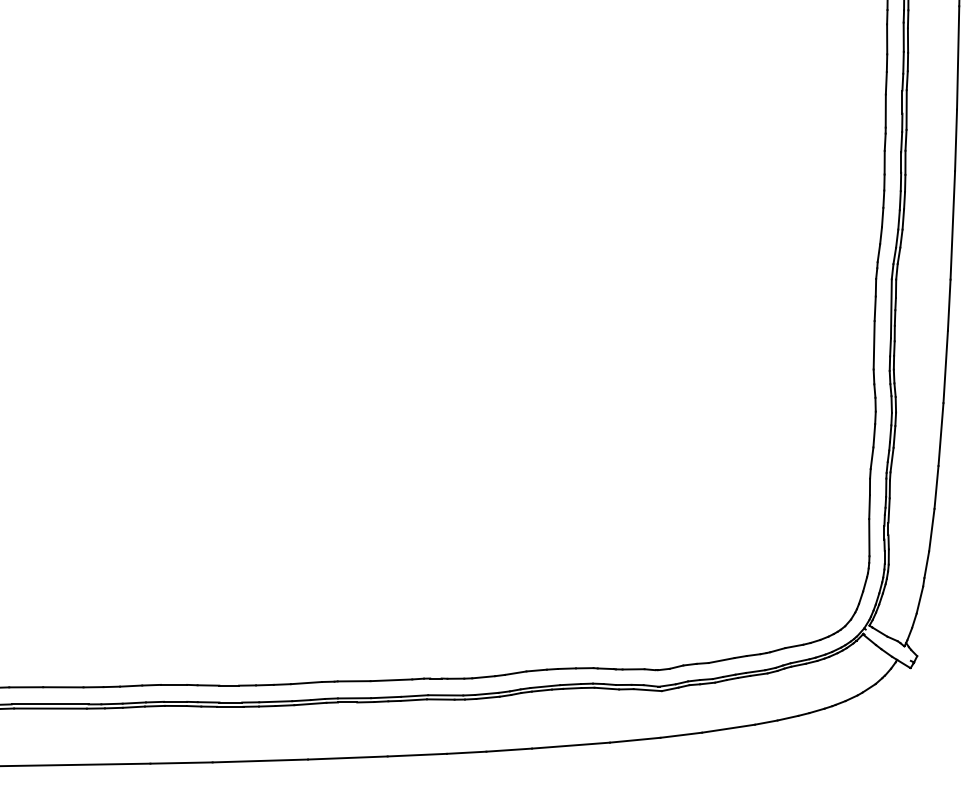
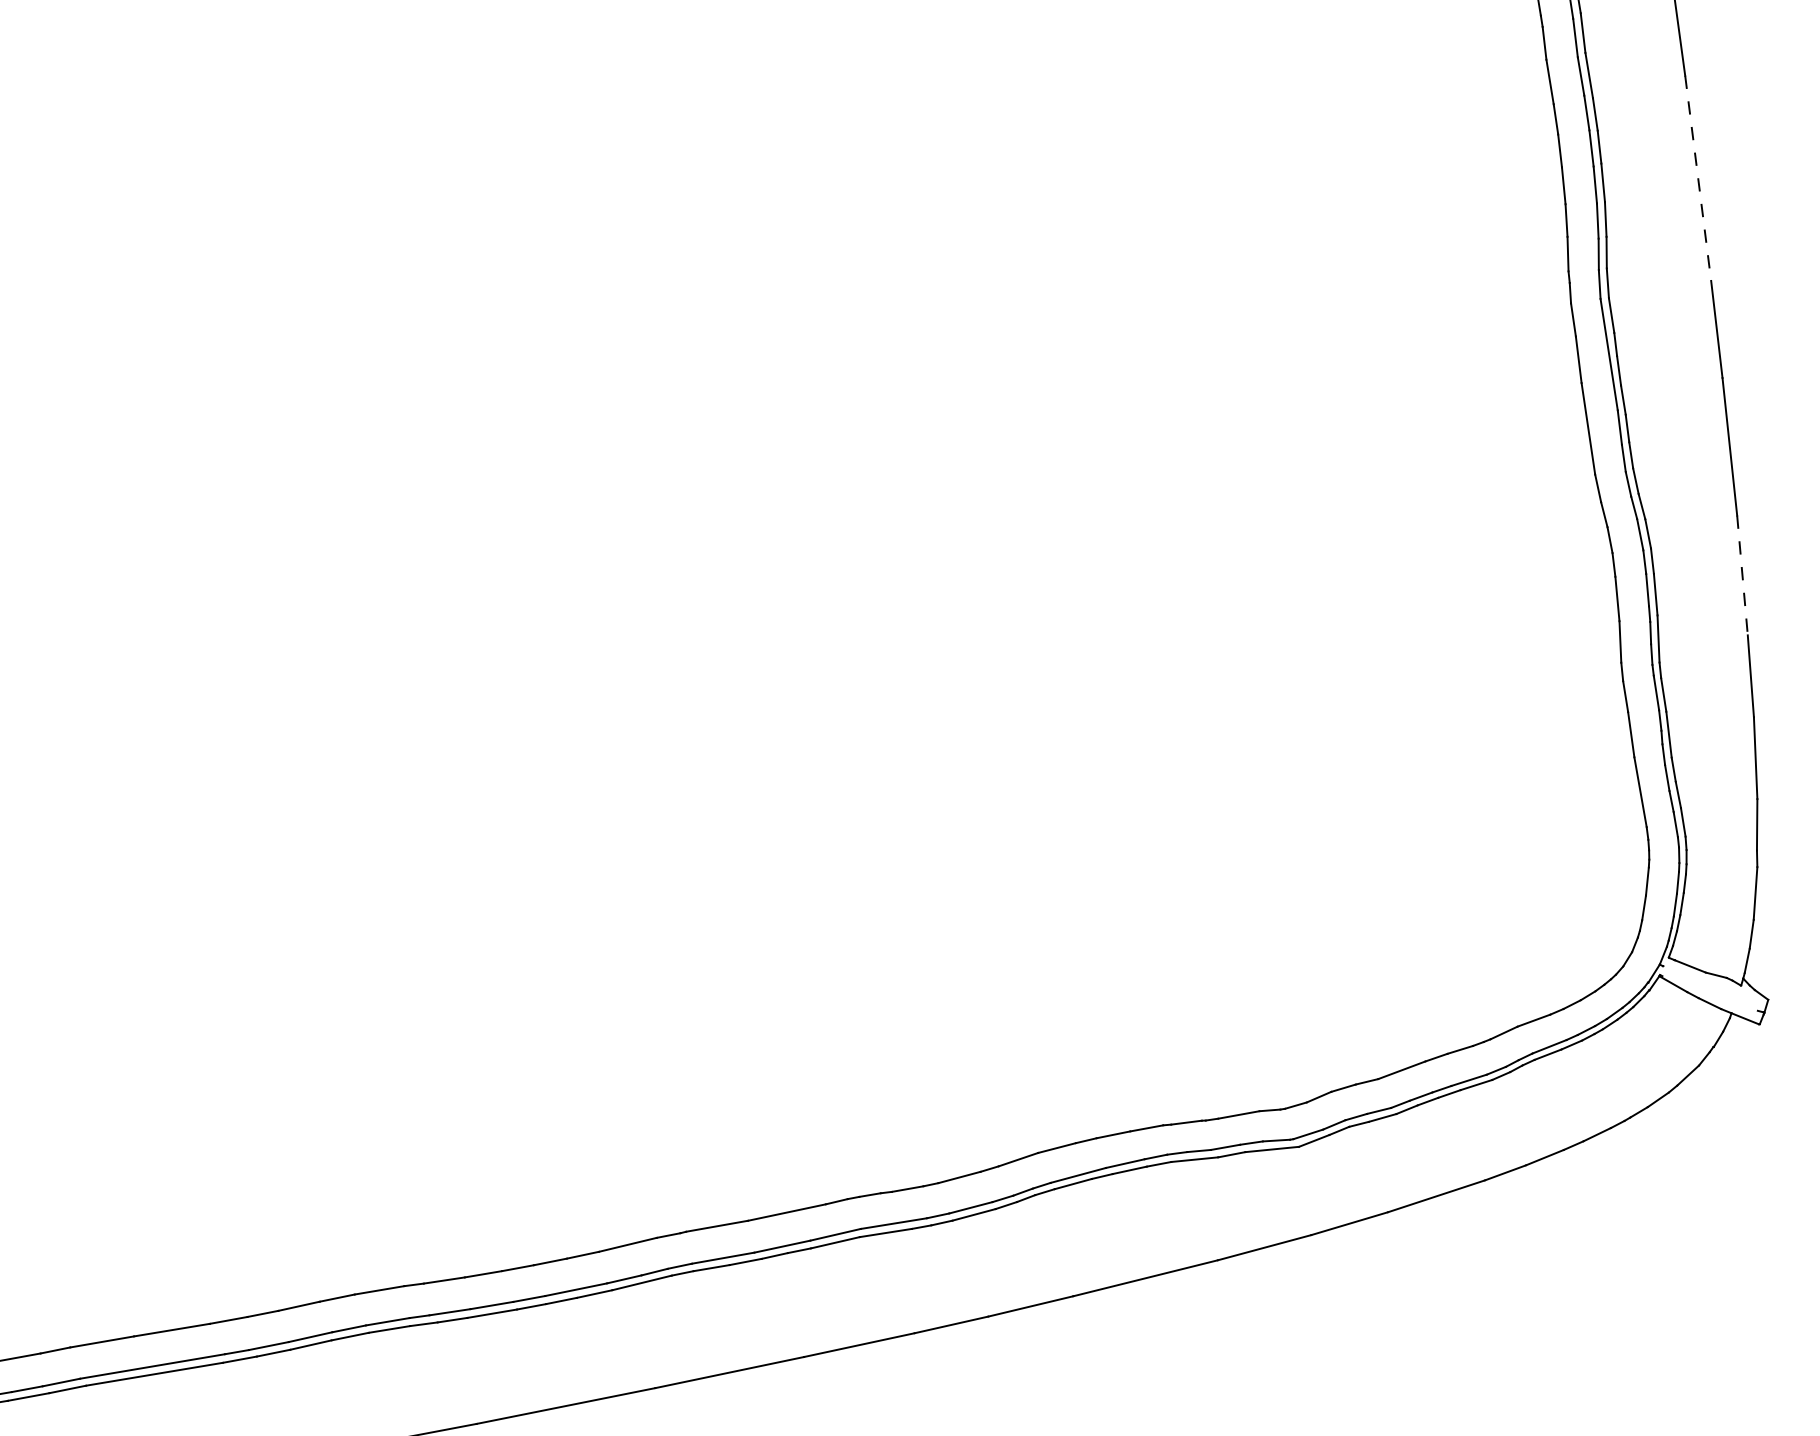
line: (952, 225) -> (1697, 178), solid -> dashed
line: (940, 434) -> (1741, 575), solid -> dashed

